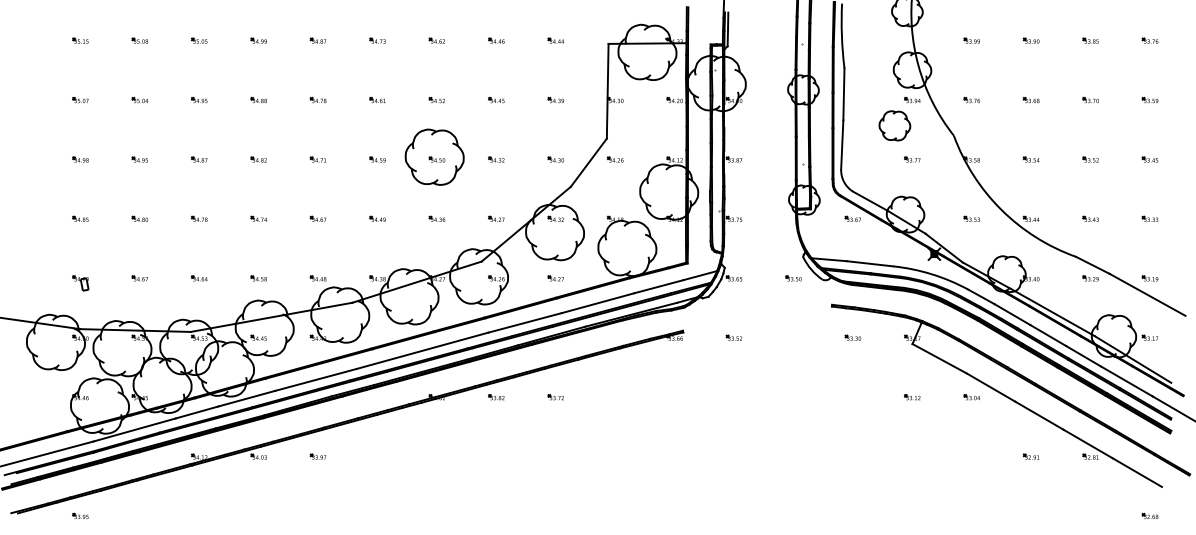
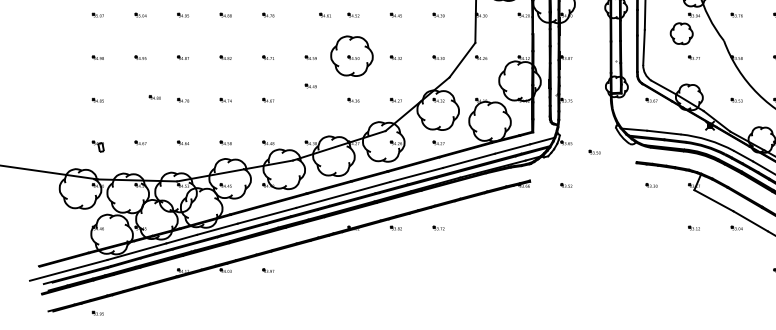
part: (377, 99) -> (325, 14), moved
part: (139, 218) -> (154, 97), moved
part: (377, 218) -> (310, 85), moved
part: (793, 278) -> (594, 152), moved

